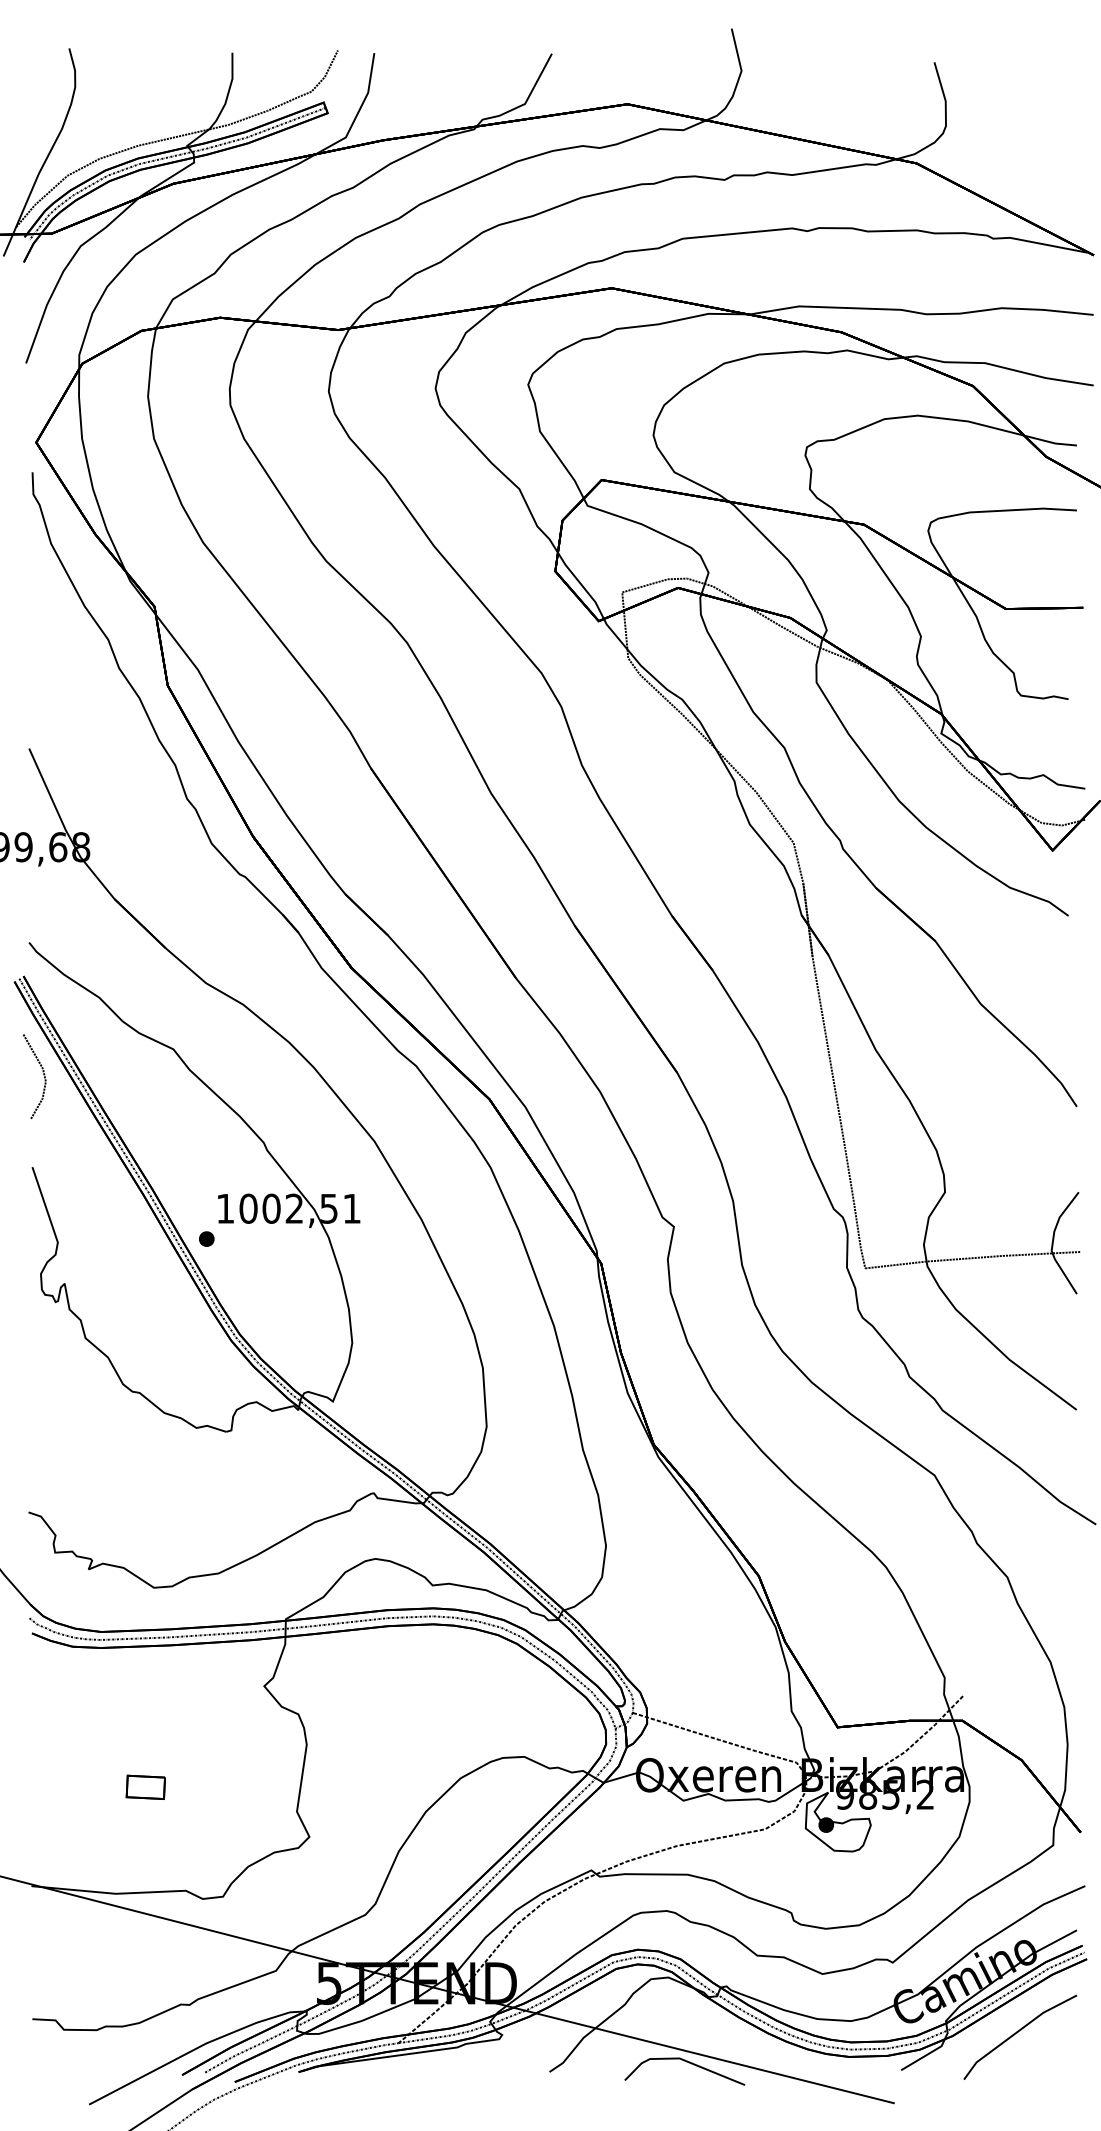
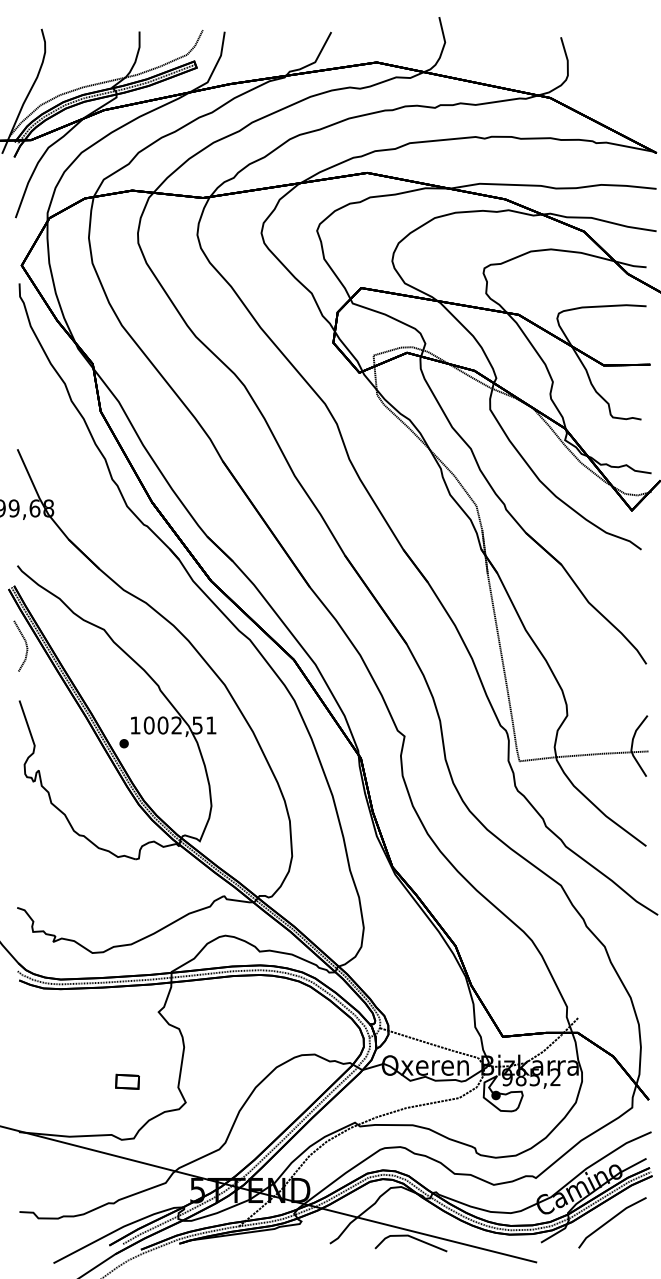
part: (145, 1786) -> (127, 1081), moved

